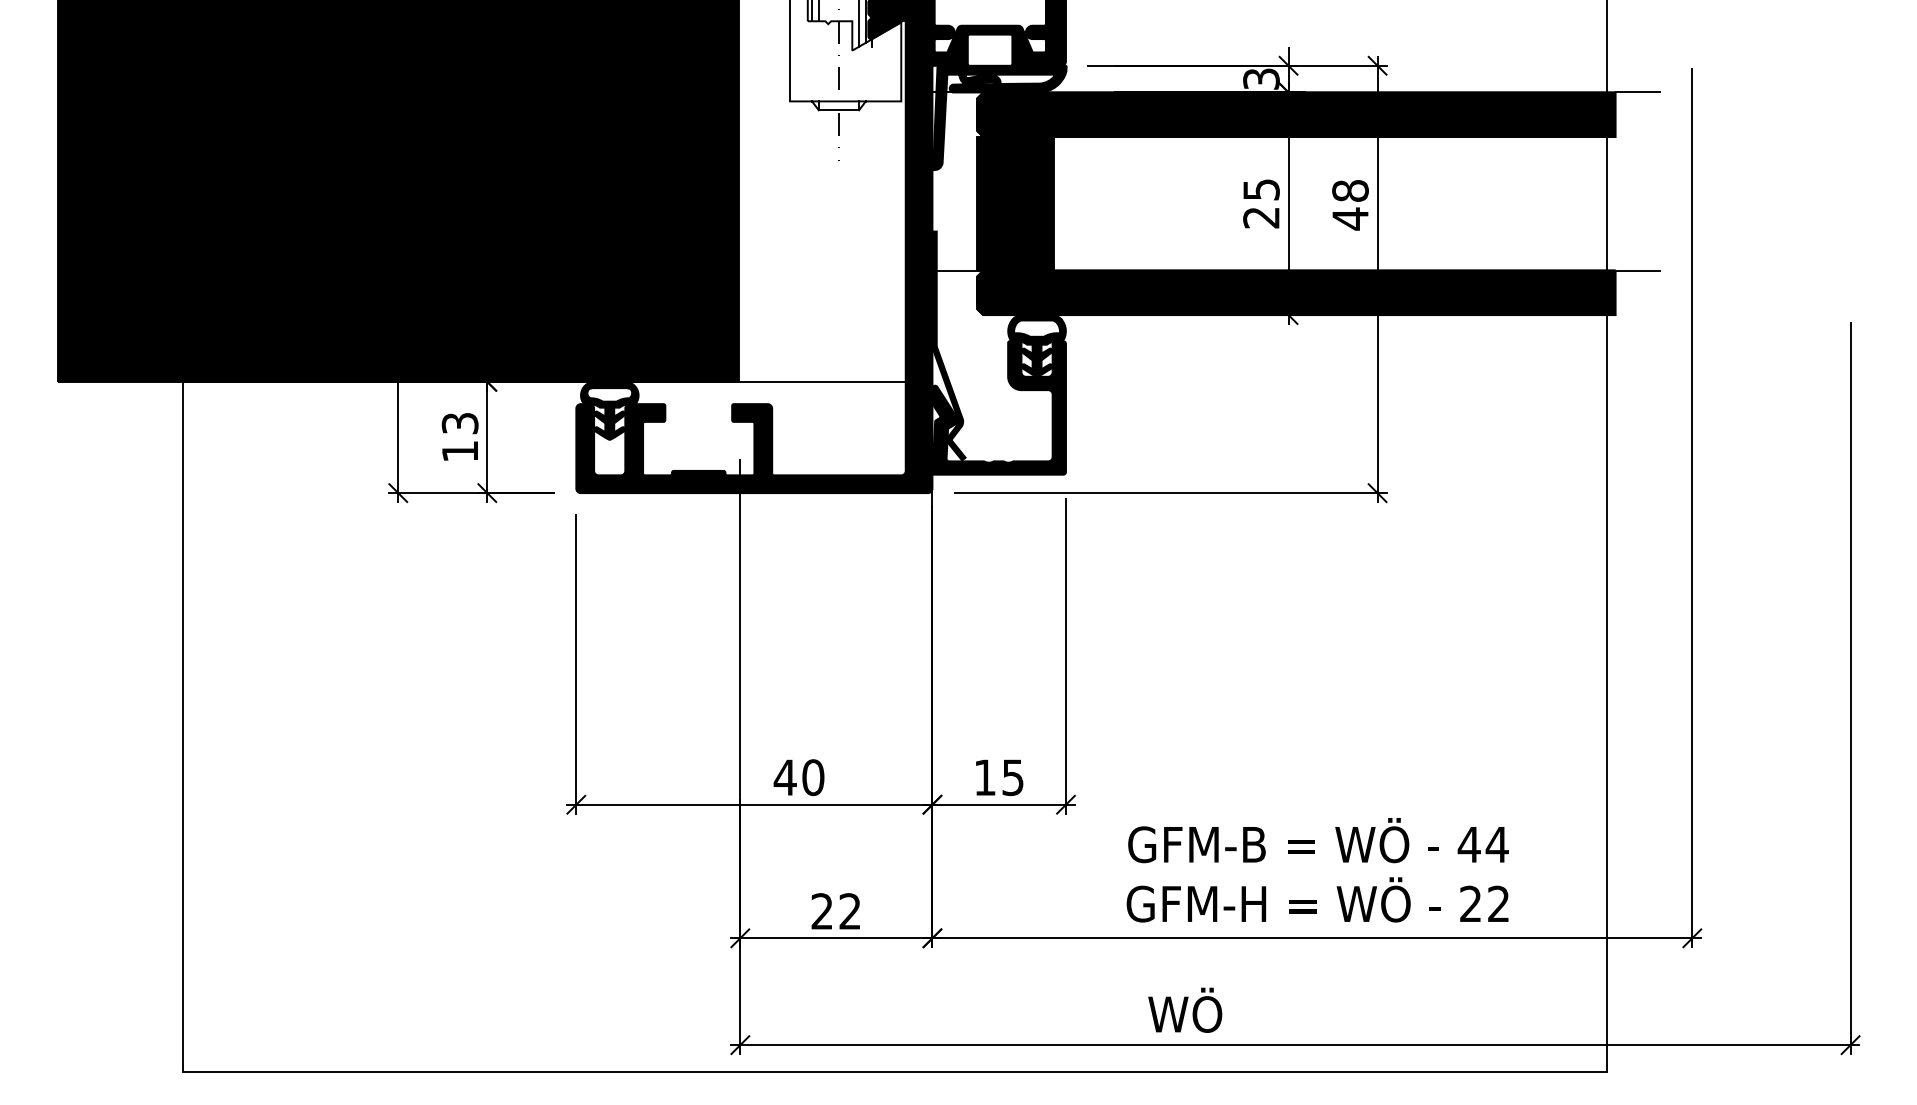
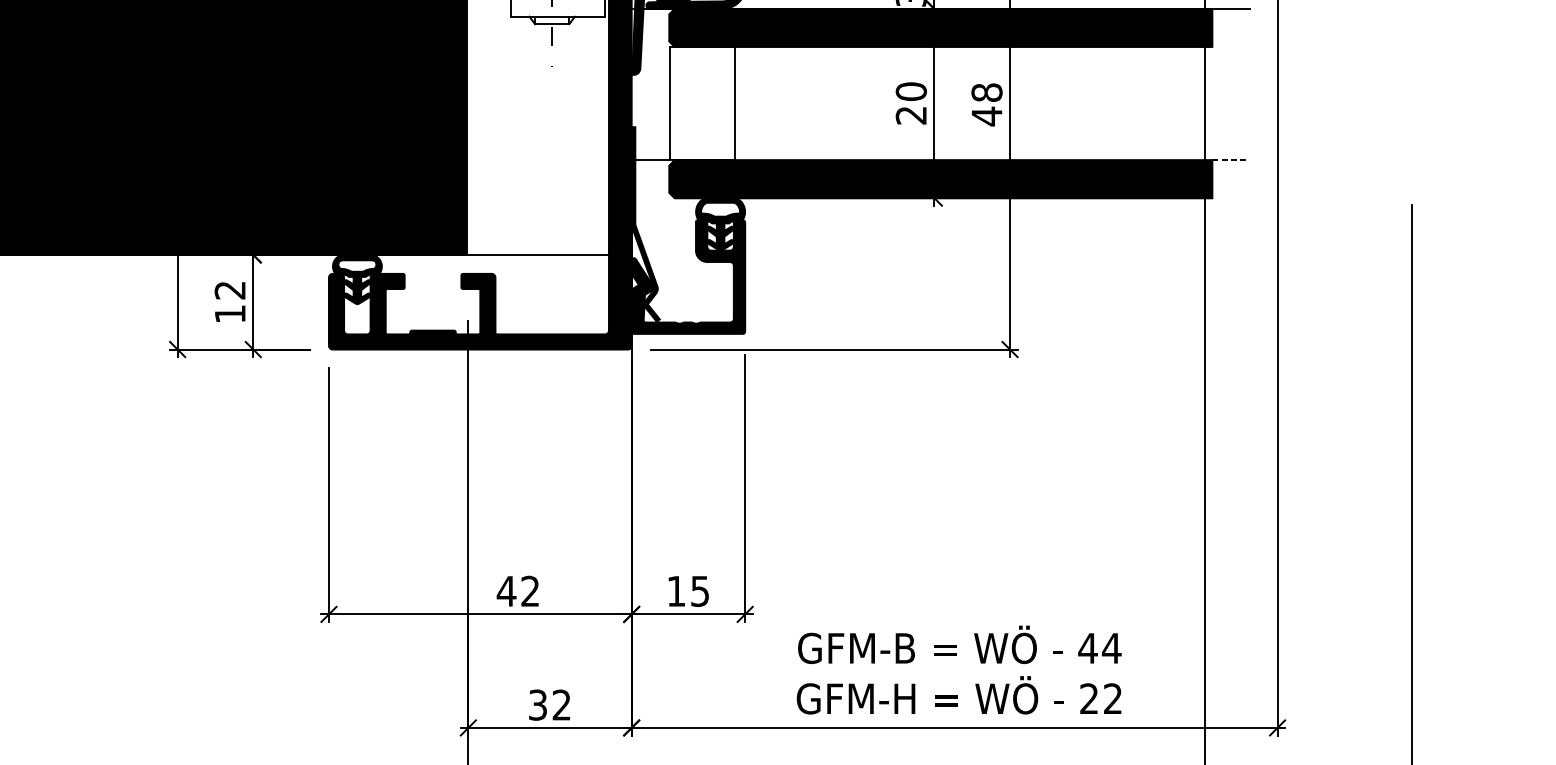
text: (1261, 189) -> (911, 91), 25 -> 20
fill: (1014, 203) -> (701, 103), removed
line: (1638, 270) -> (1231, 160), solid -> dashed
text: (460, 423) -> (230, 290), 13 -> 12
text: (813, 777) -> (530, 591), 40 -> 42
text: (821, 911) -> (537, 705), 22 -> 32

